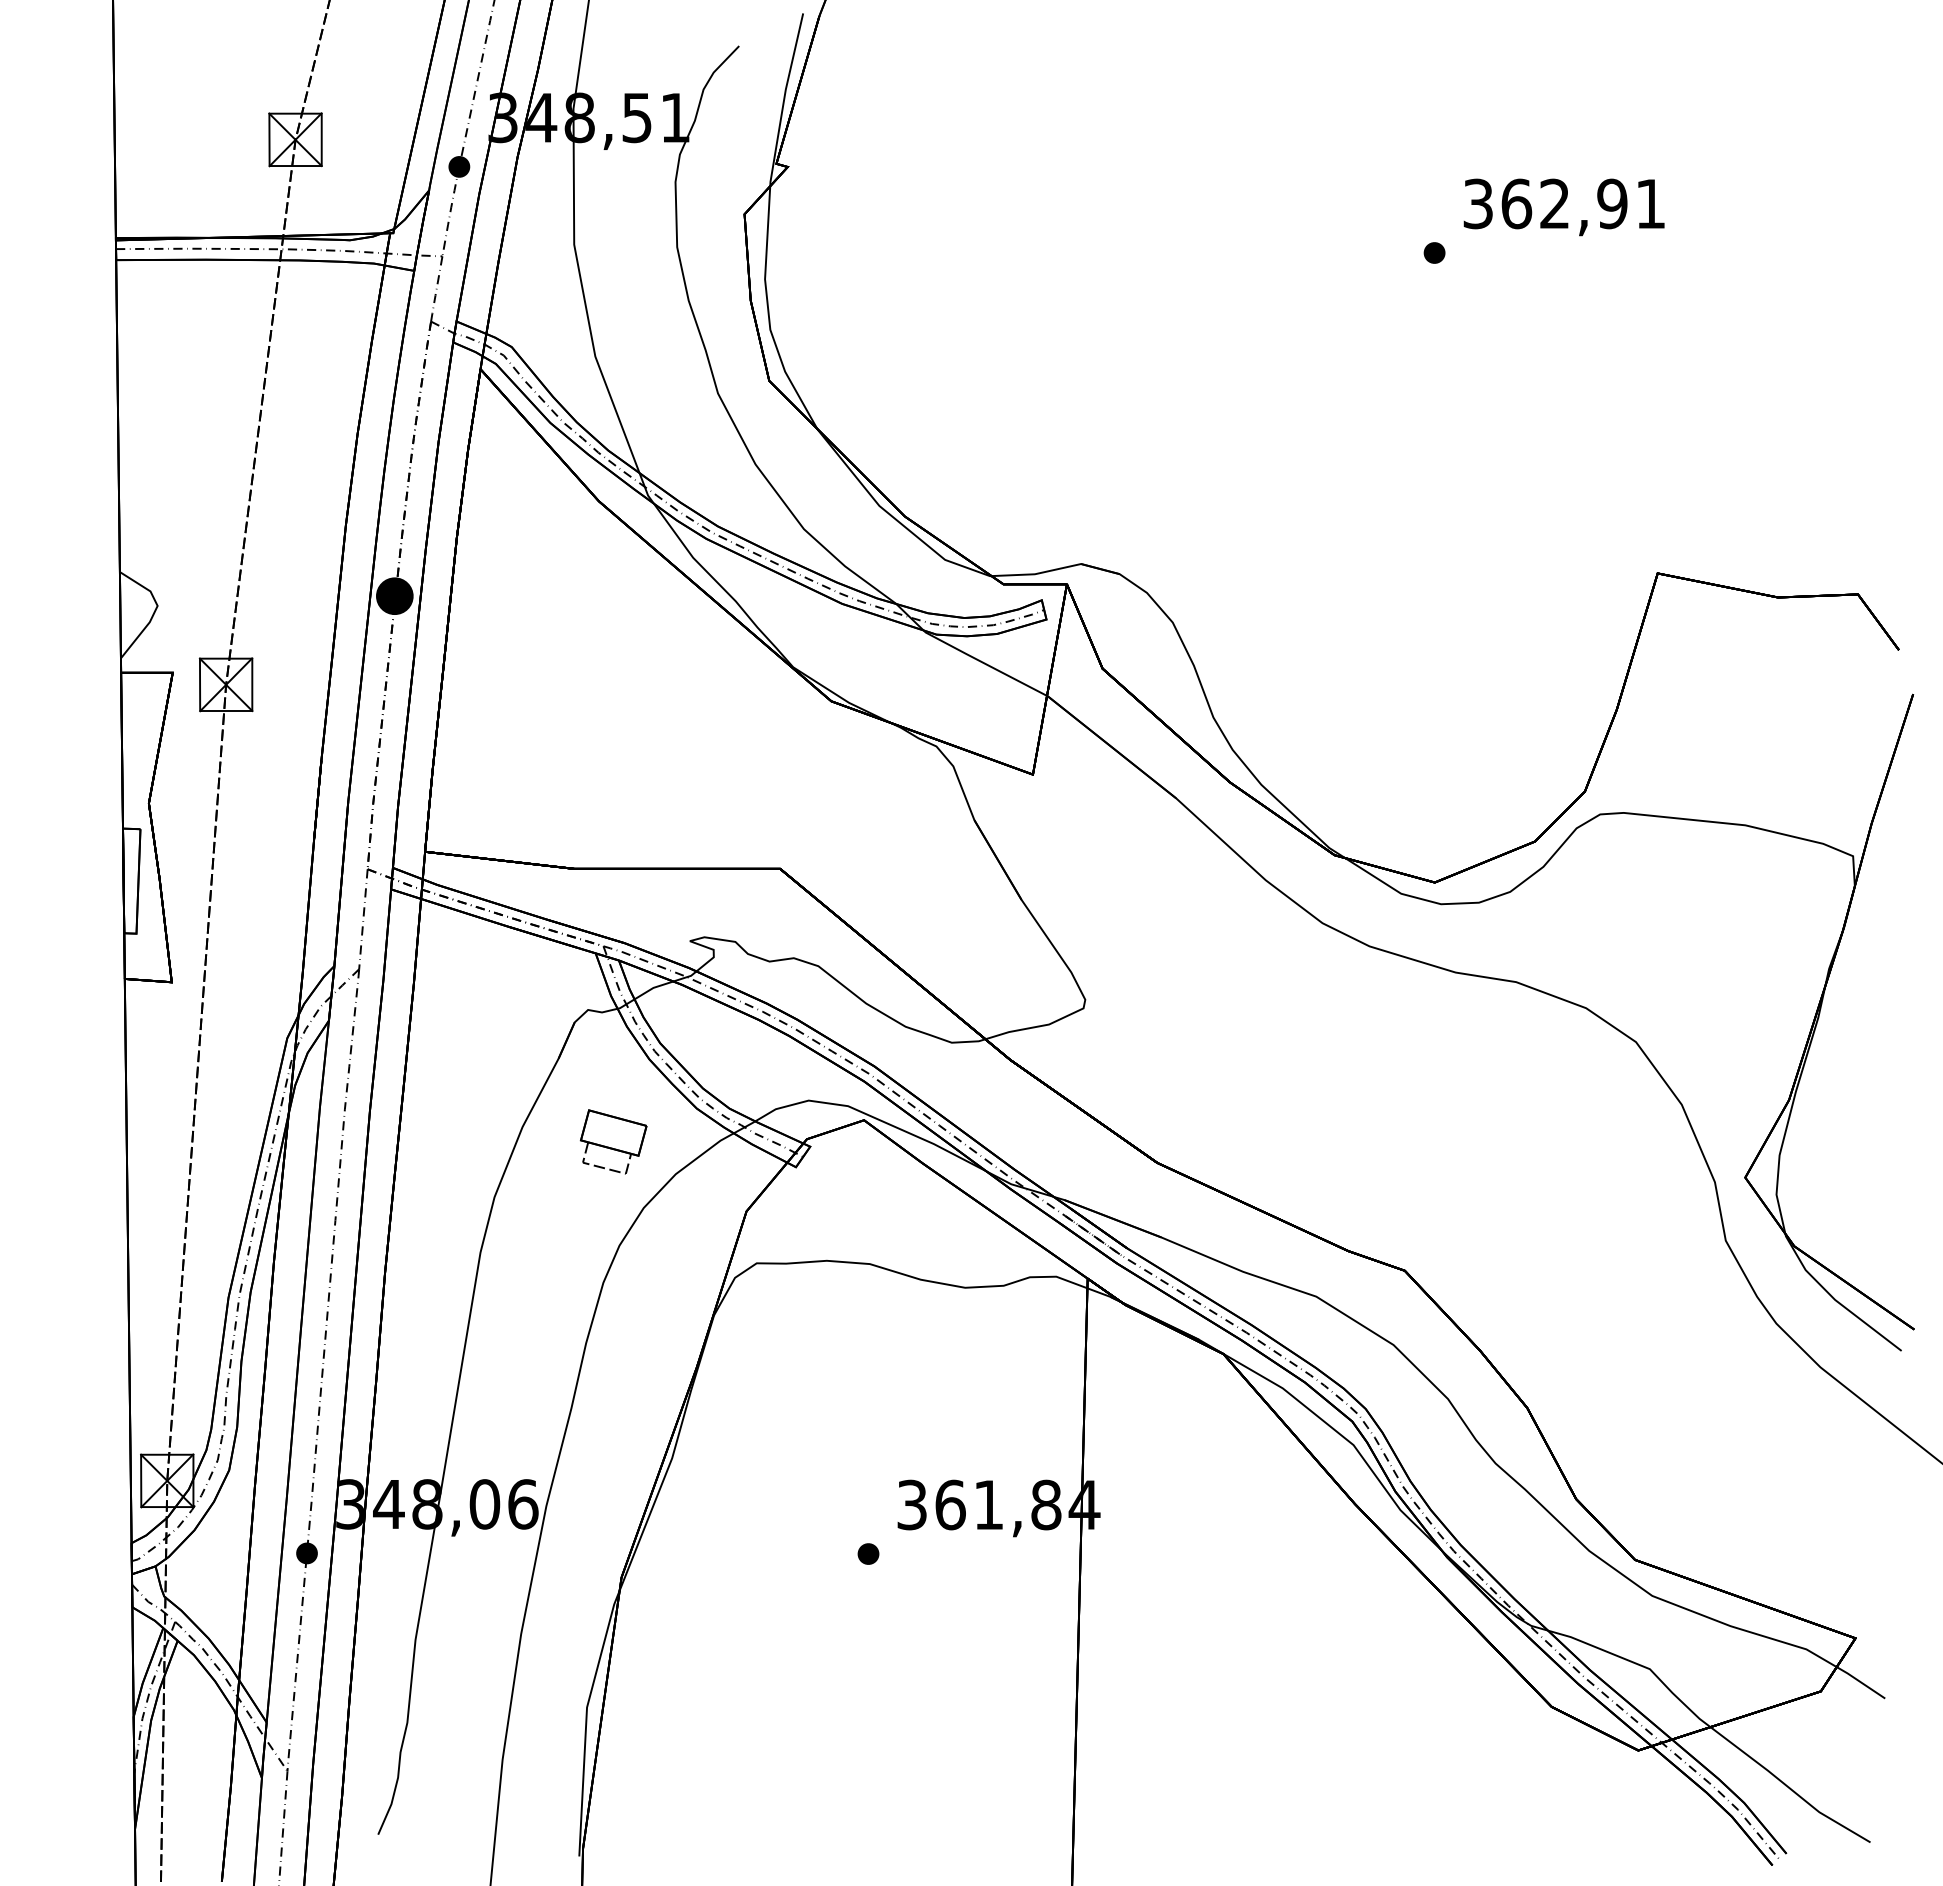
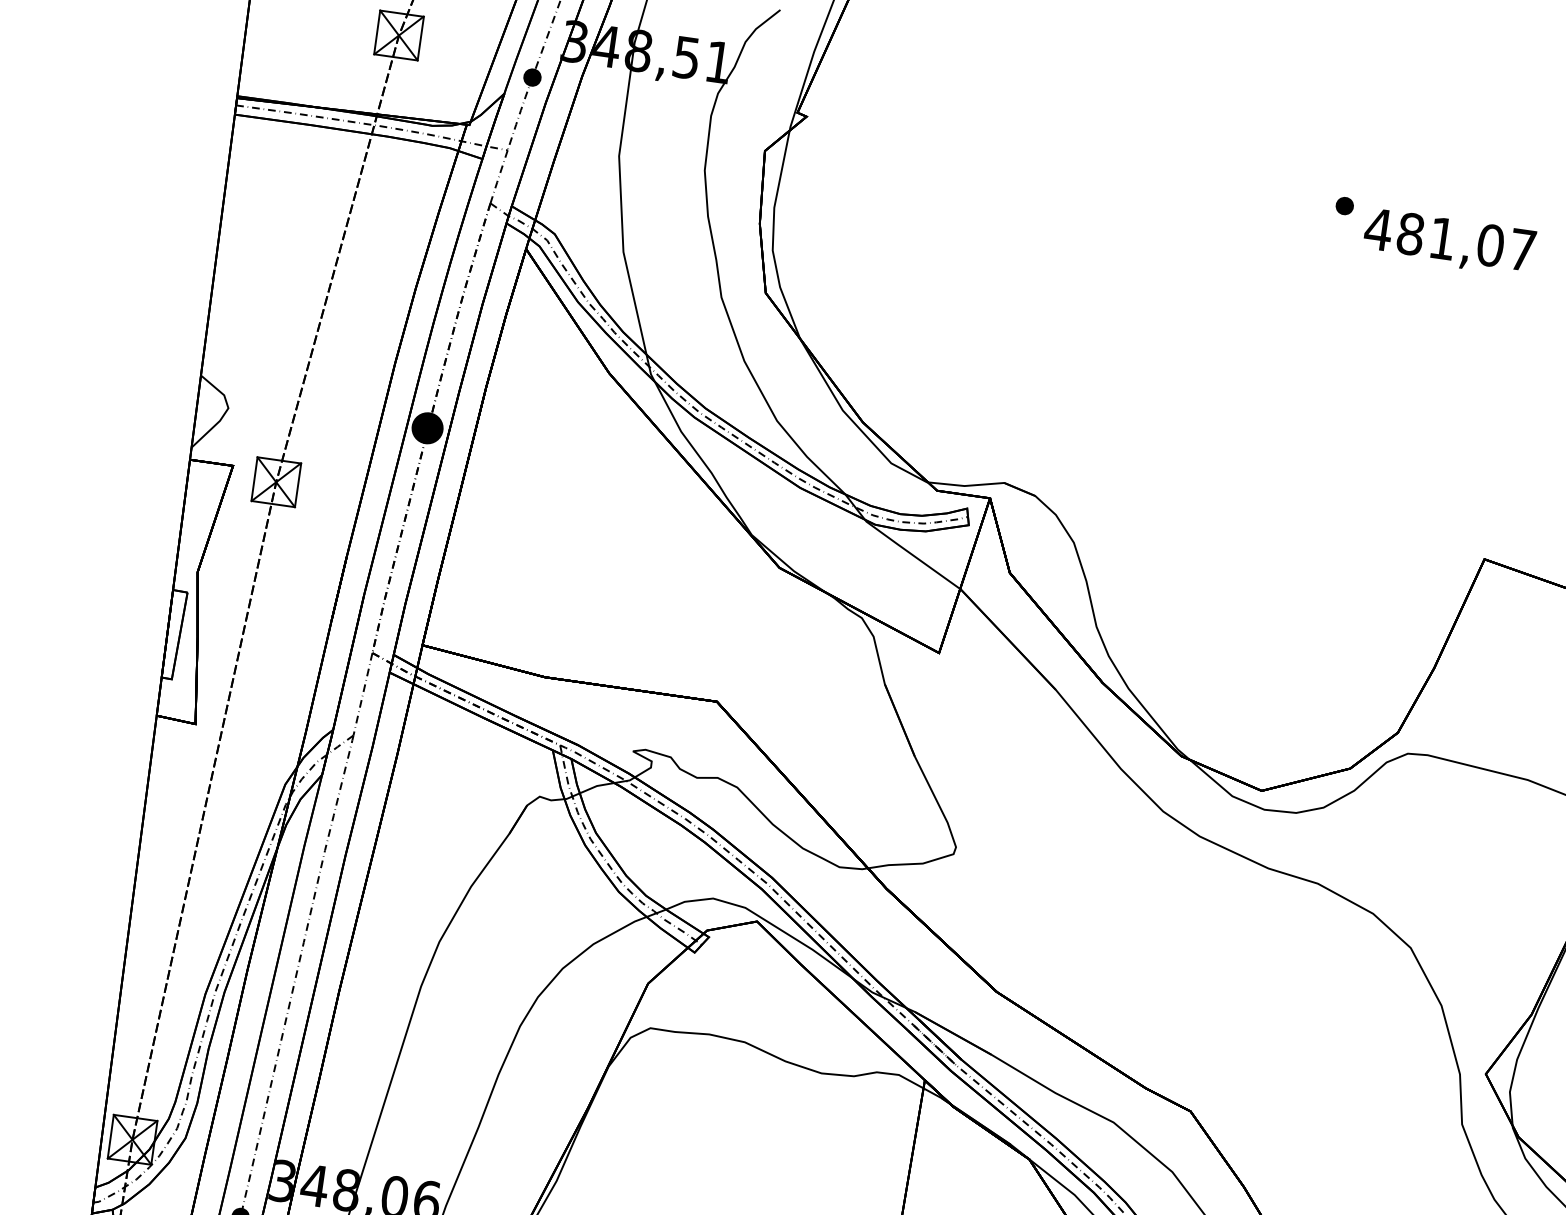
text: (1563, 203) -> (1449, 239), 362,91 -> 481,07
part: (1434, 252) -> (1344, 205), moved
part: (613, 1141) -> (545, 909), removed

